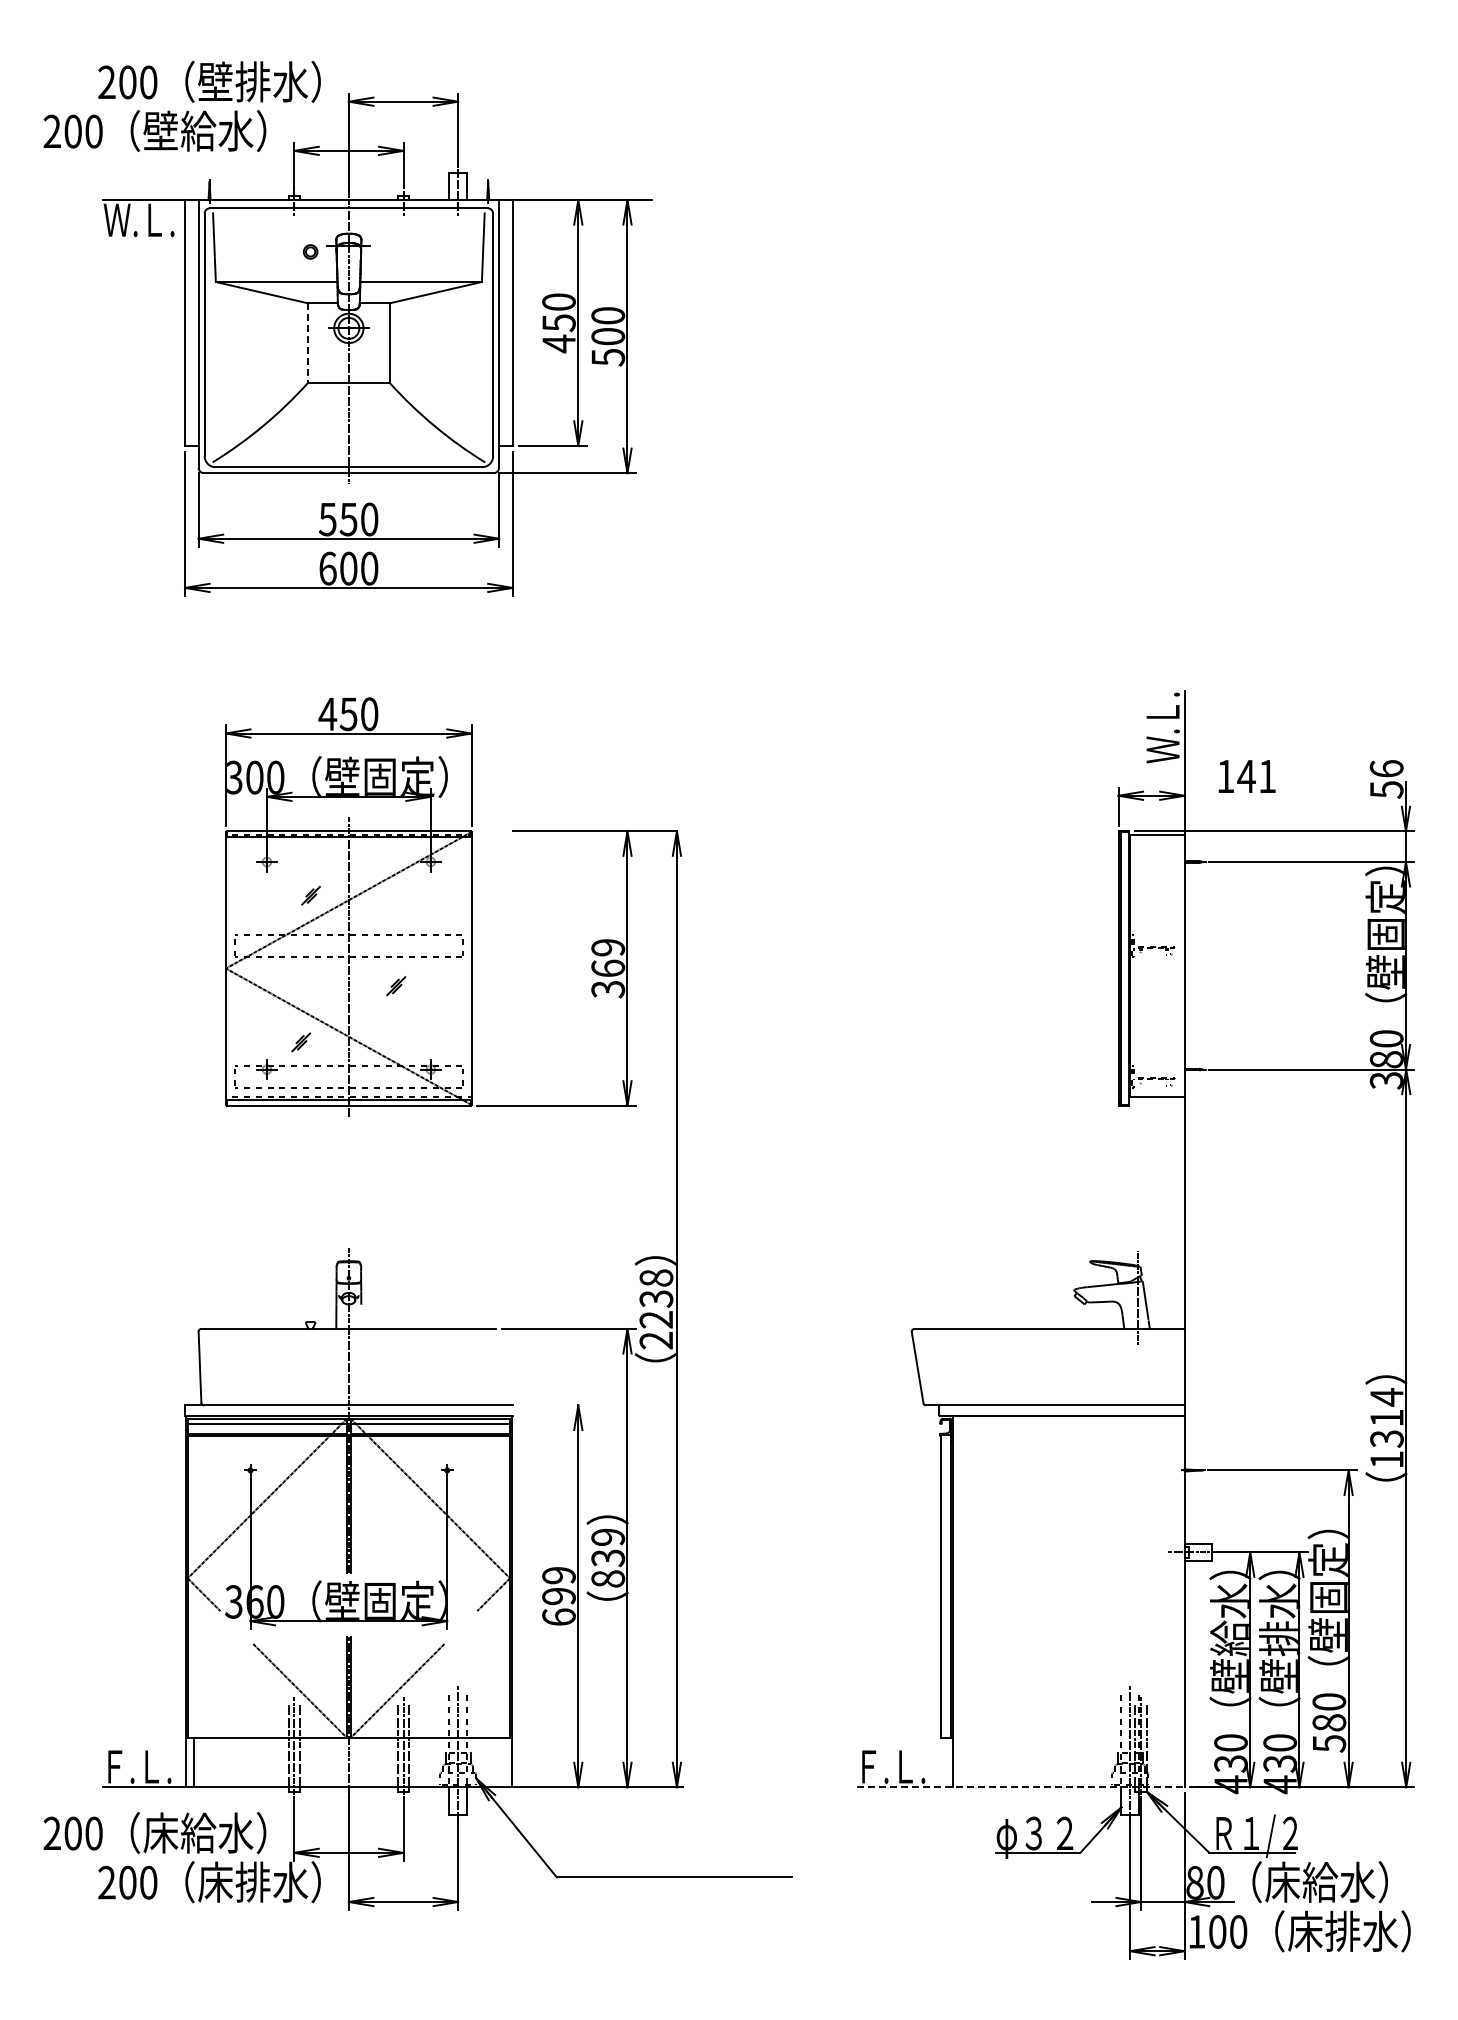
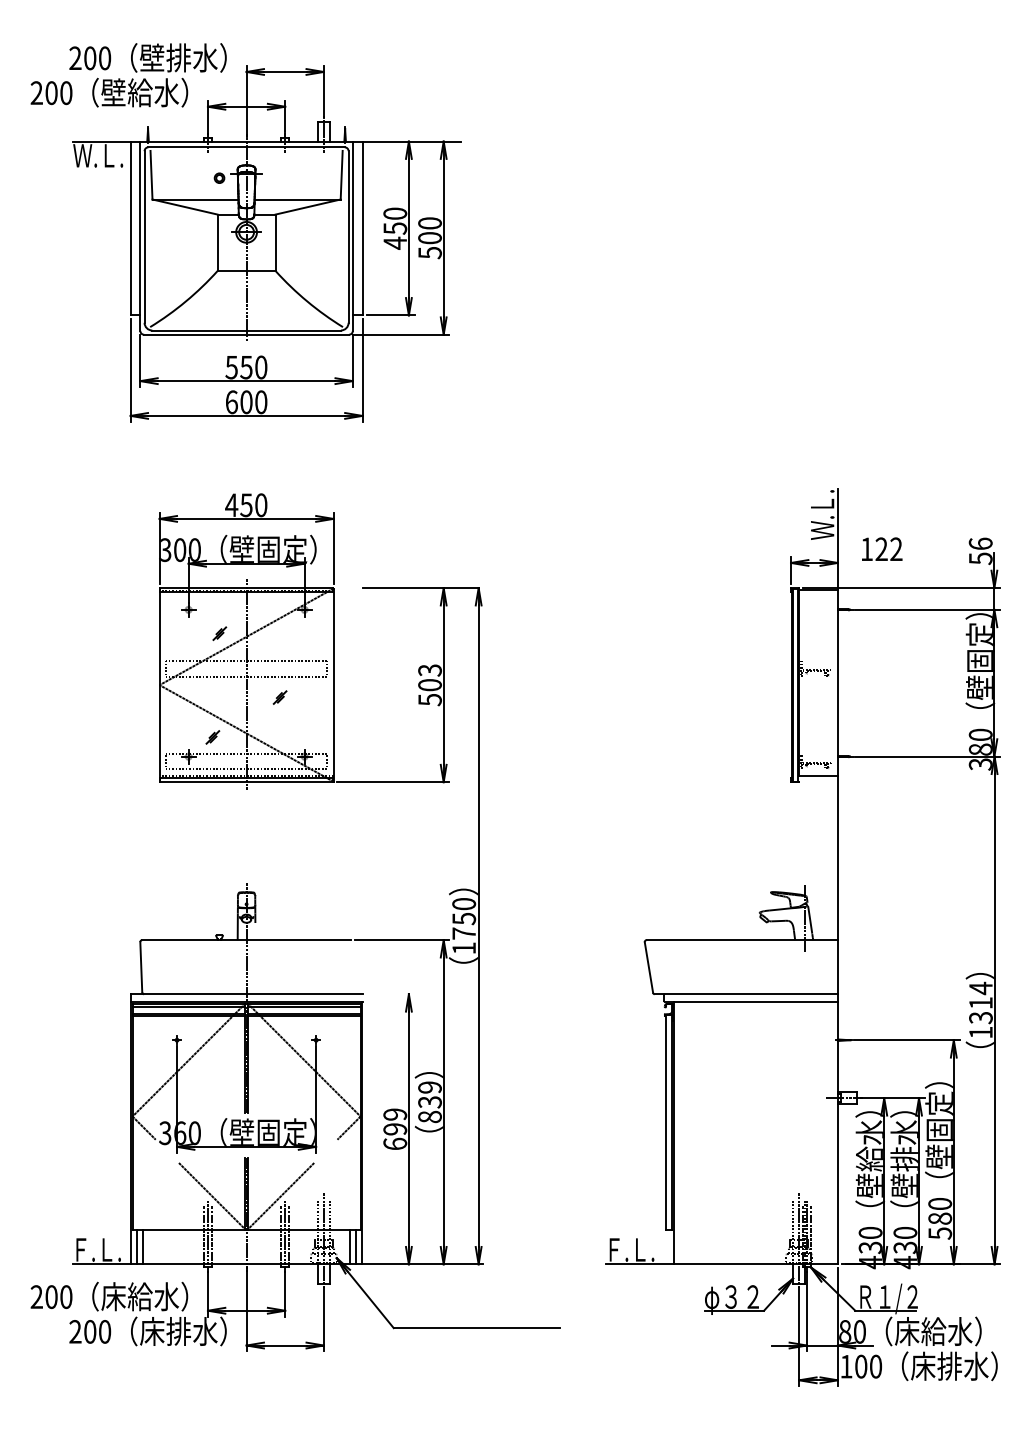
line: (307, 343) -> (217, 243), dashed -> solid
text: (1256, 775) -> (888, 548), 141 -> 122
text: (608, 968) -> (430, 685), 369 -> 503
text: (656, 1309) -> (464, 926), 2238 -> 1750
line: (202, 1762) -> (143, 1246), added
line: (495, 1762) -> (350, 1246), added
line: (503, 1762) -> (355, 1246), added
line: (1020, 1787) -> (721, 1264), dashed -> solid

